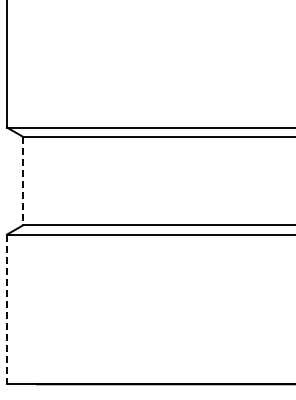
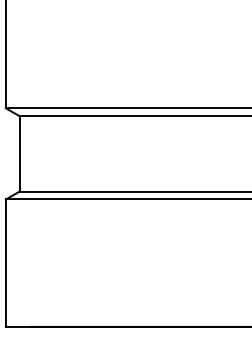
line: (23, 181) -> (20, 154), dashed -> solid
line: (6, 309) -> (5, 263), dashed -> solid

